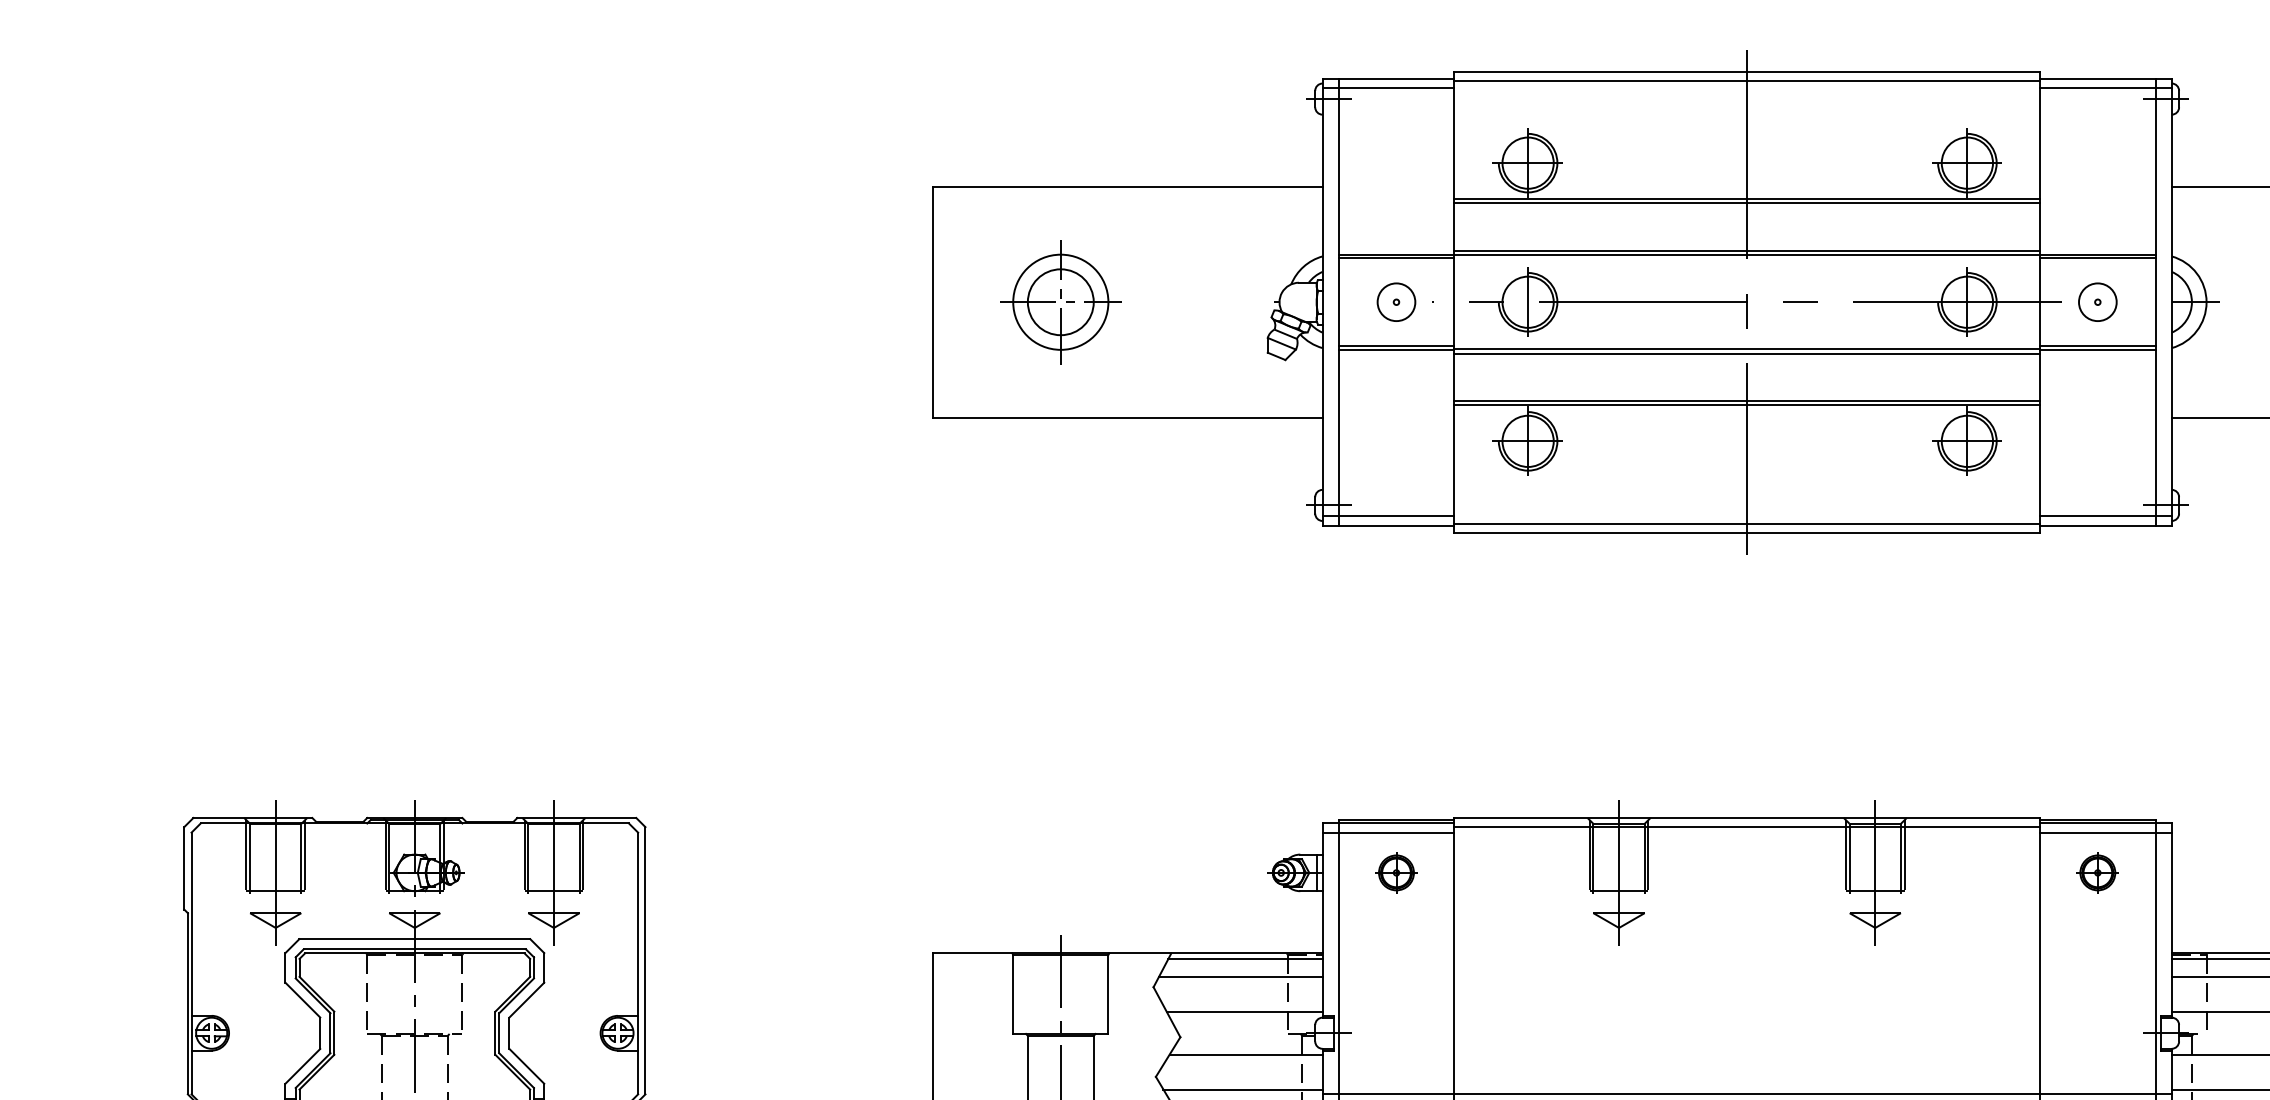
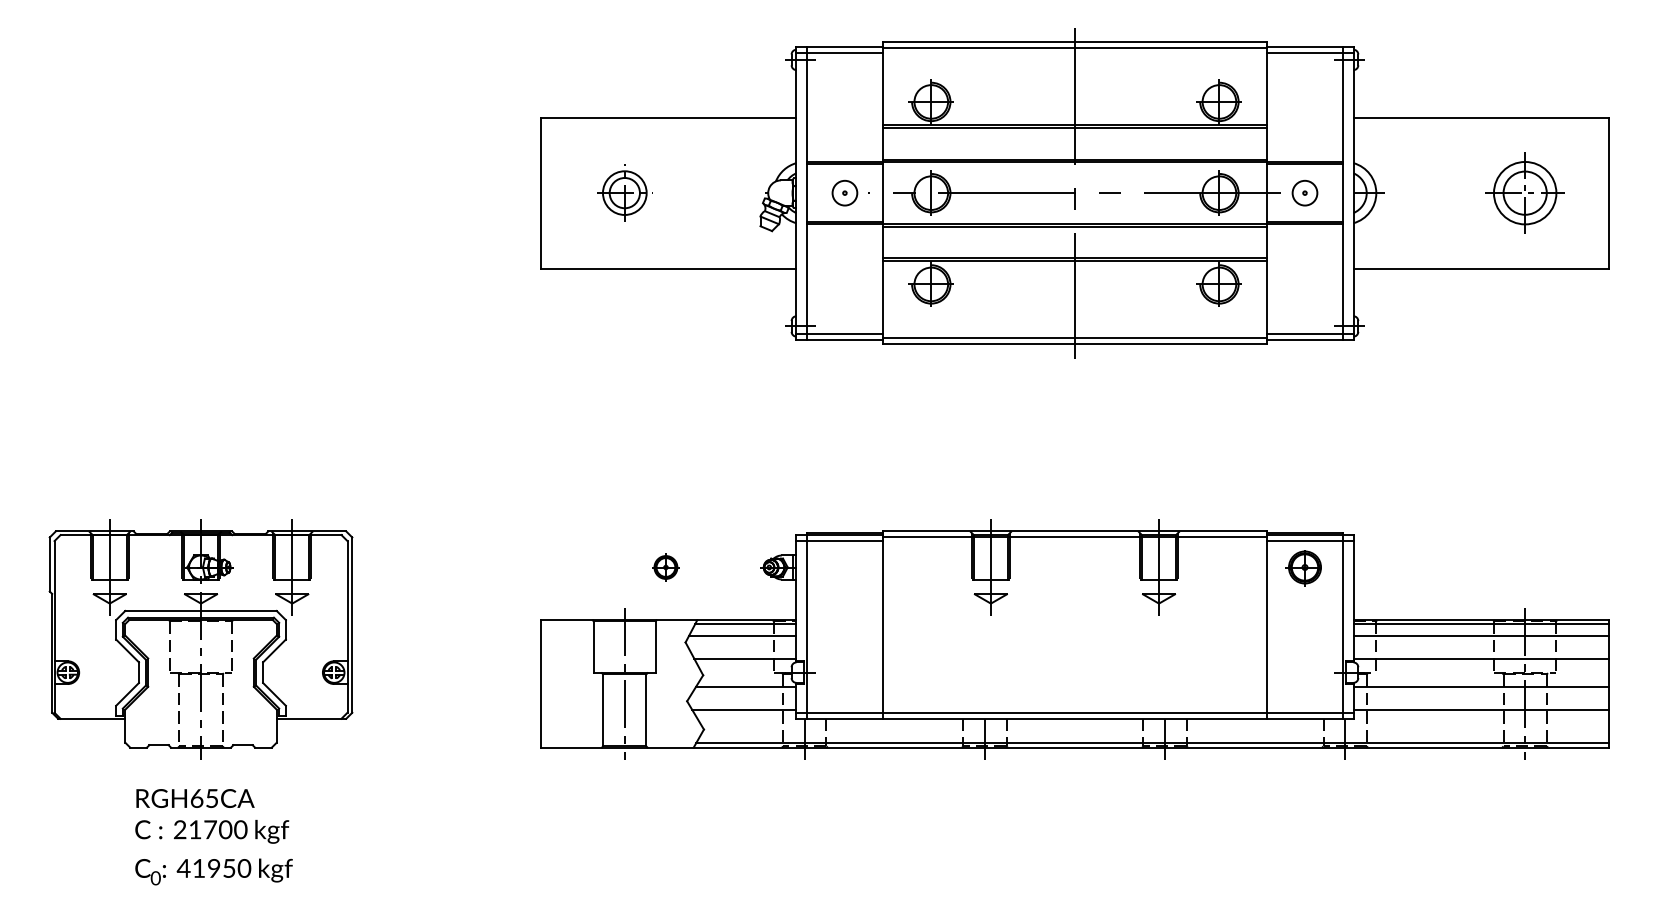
part: (1060, 301) -> (624, 192), size x0.7
part: (1395, 872) -> (665, 567), moved
part: (2097, 872) -> (1304, 567), size x1.4

